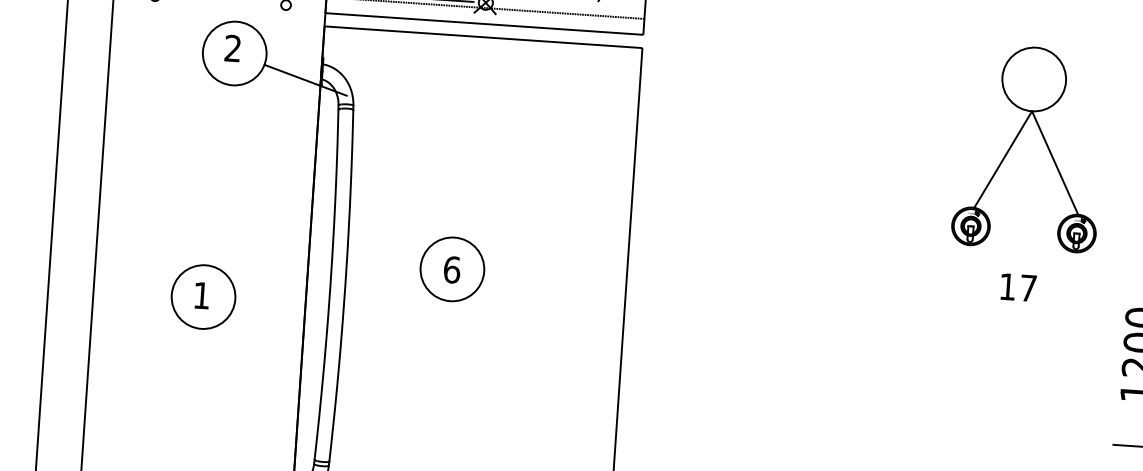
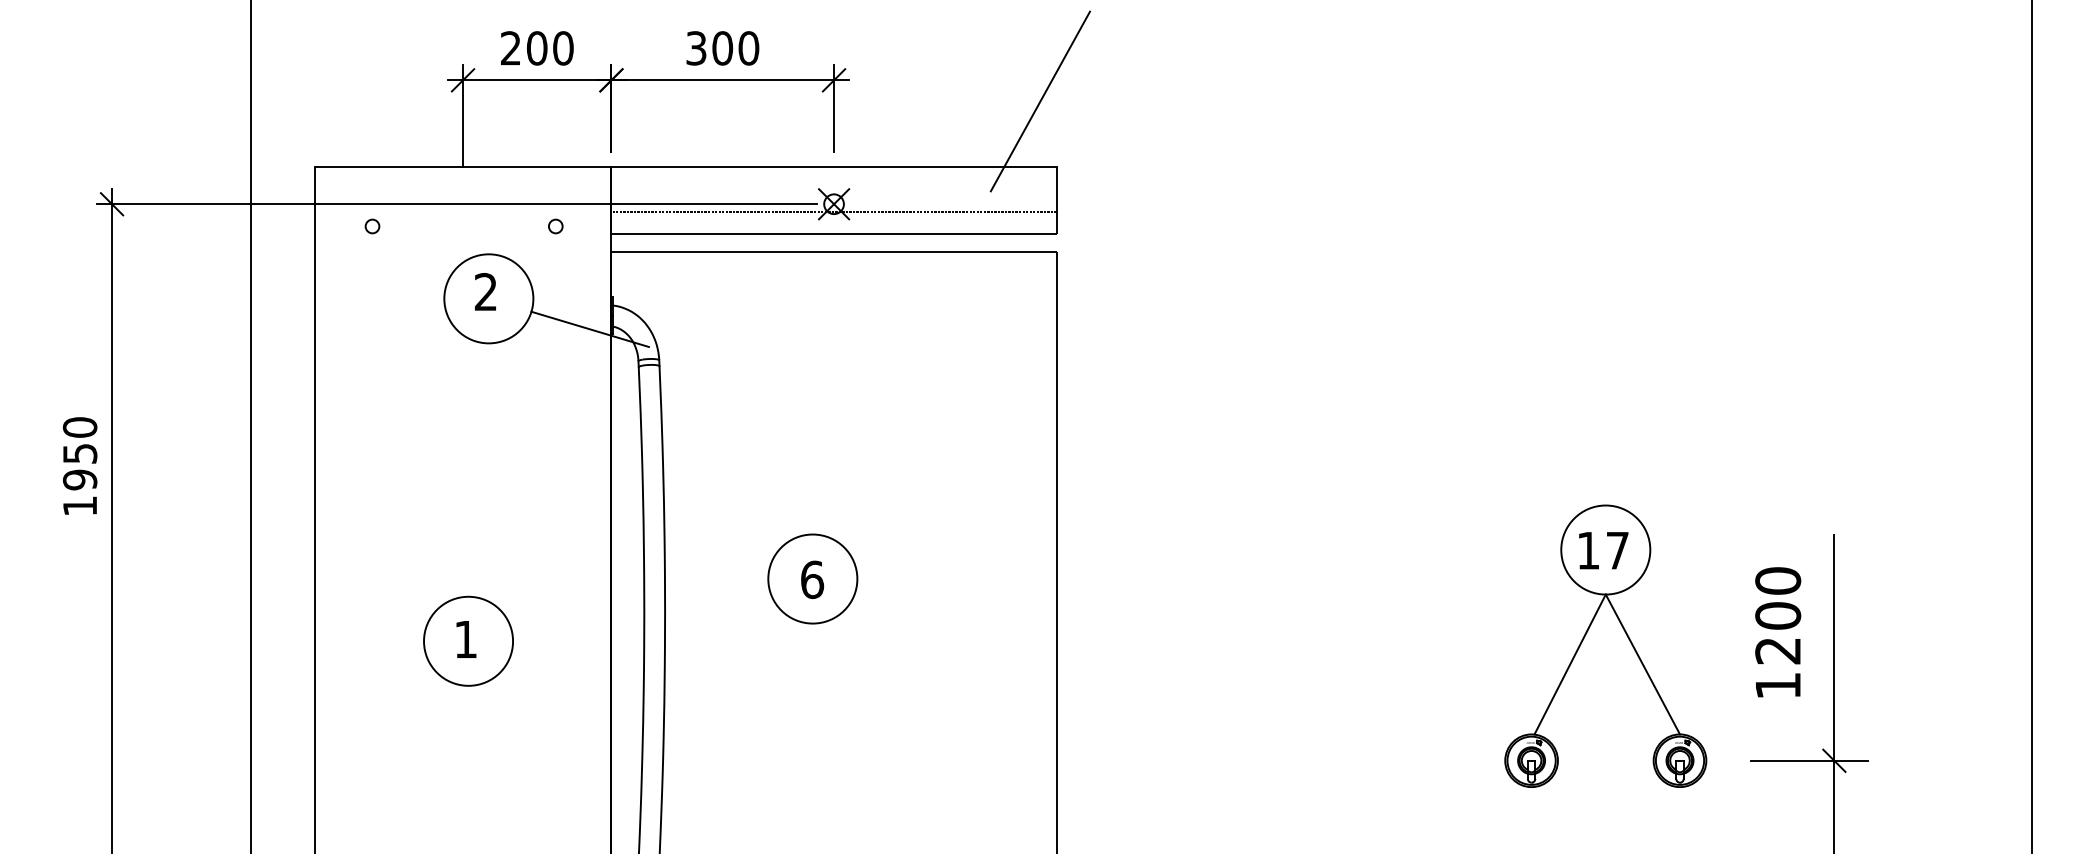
part: (1015, 140) -> (1585, 636), moved

